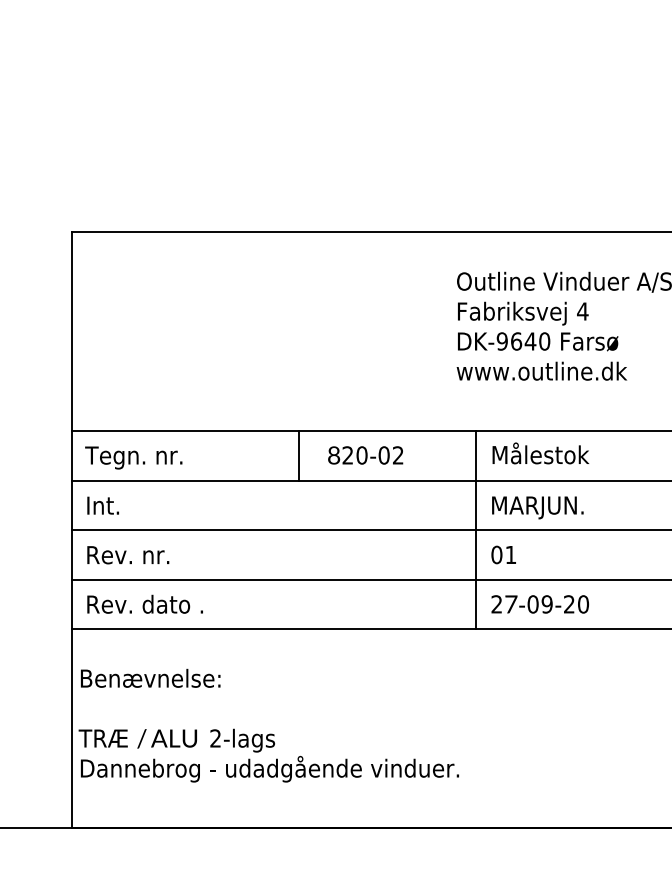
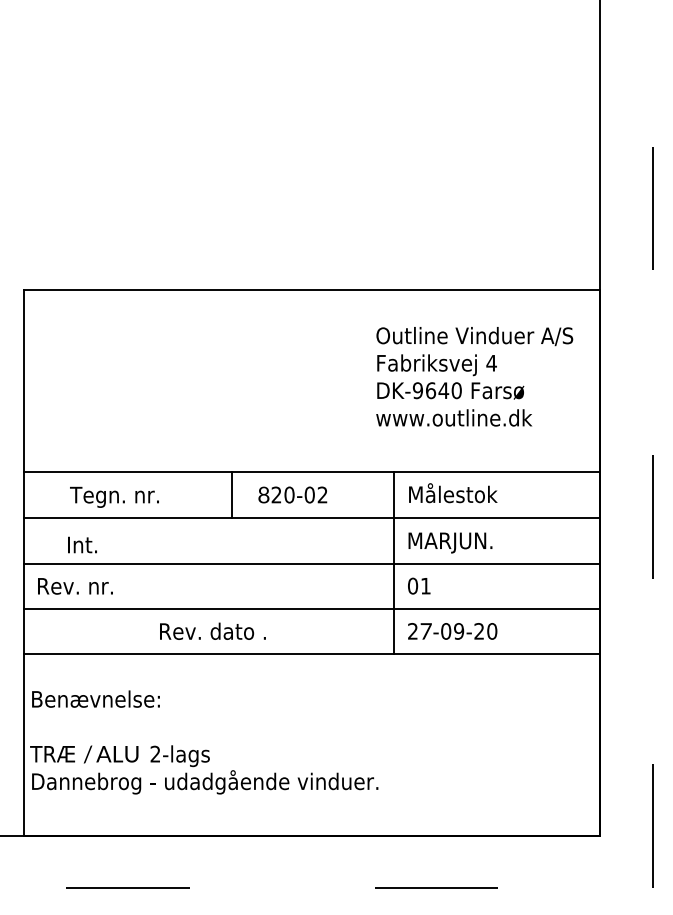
text: (133, 457) -> (114, 496), moved
text: (103, 505) -> (82, 544), moved
text: (144, 603) -> (212, 630), moved

